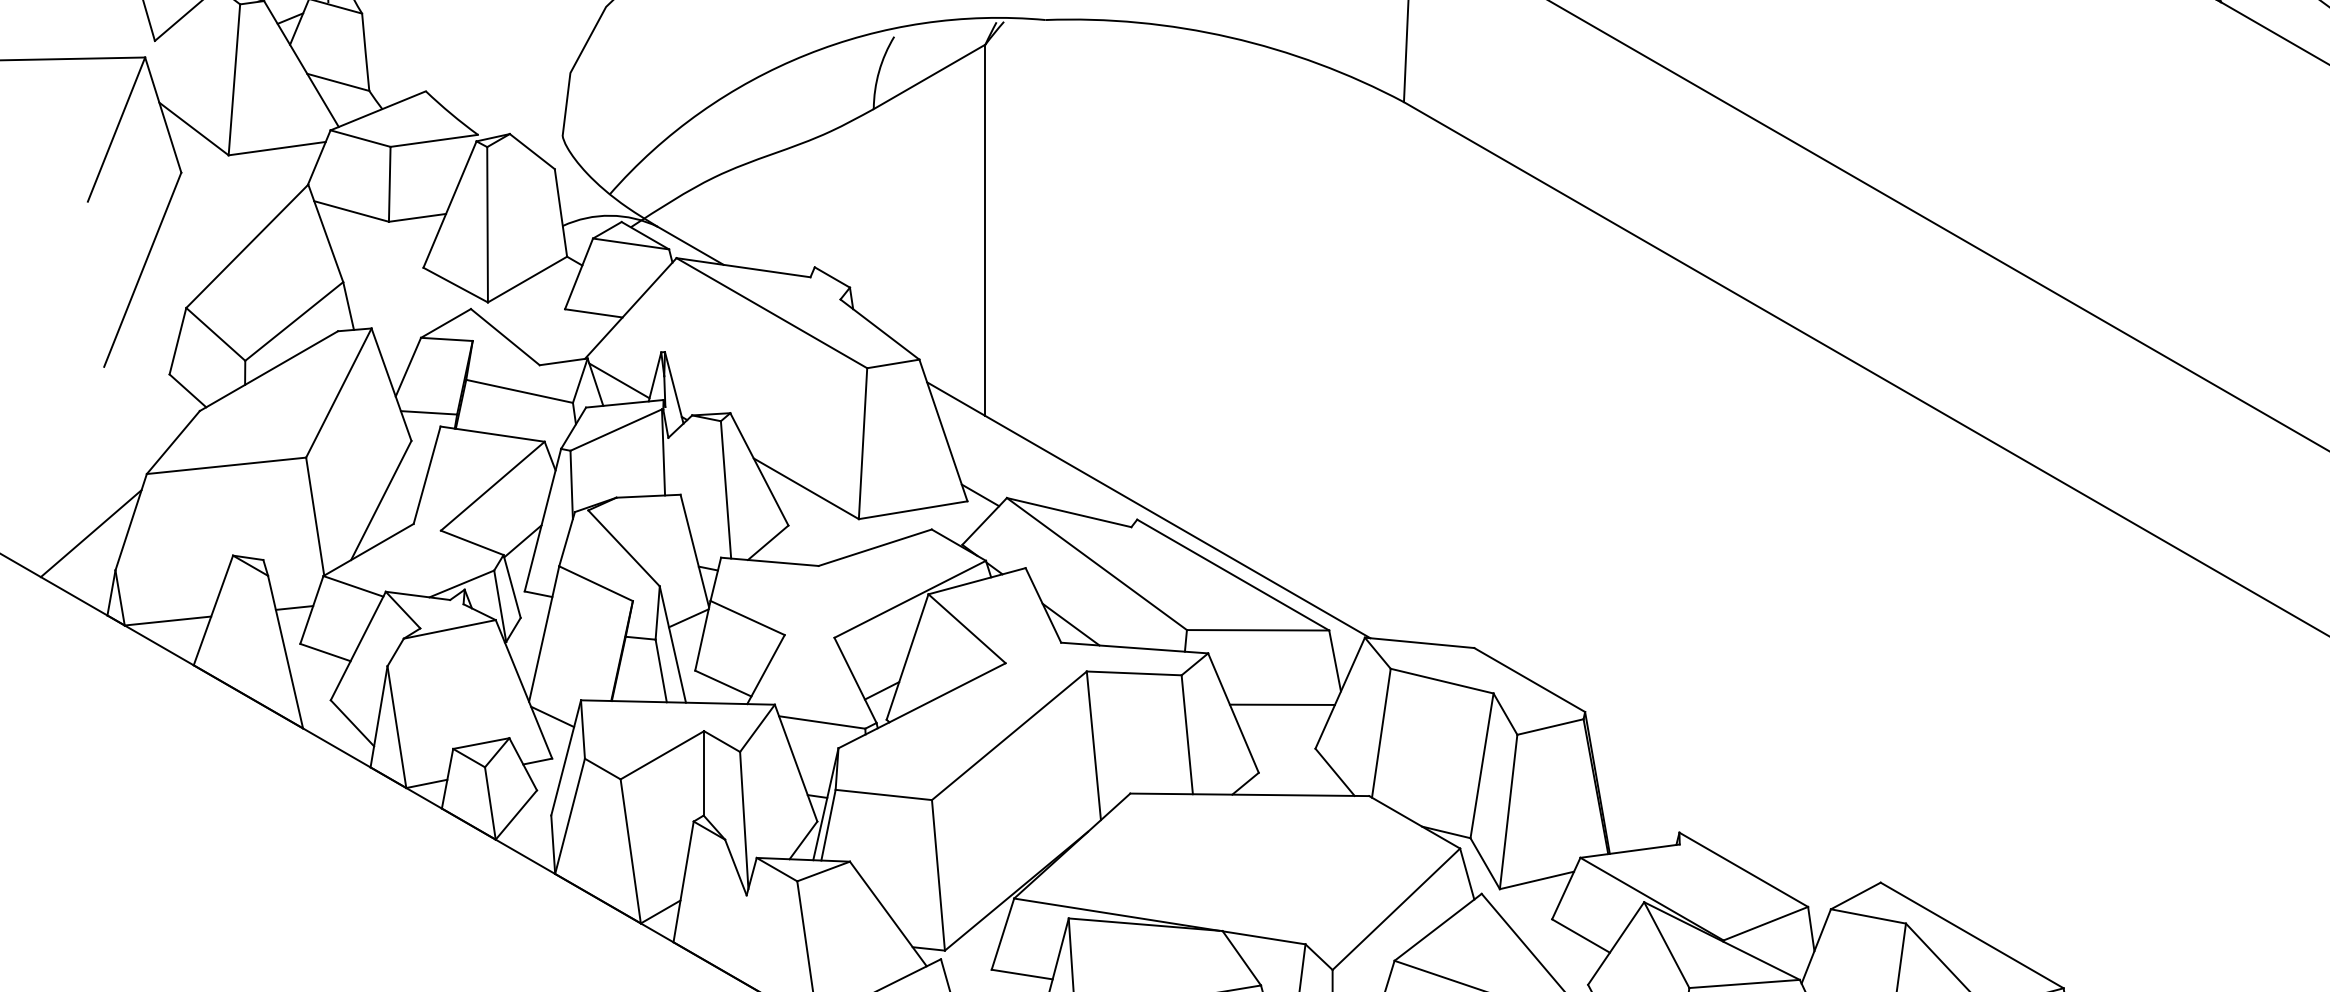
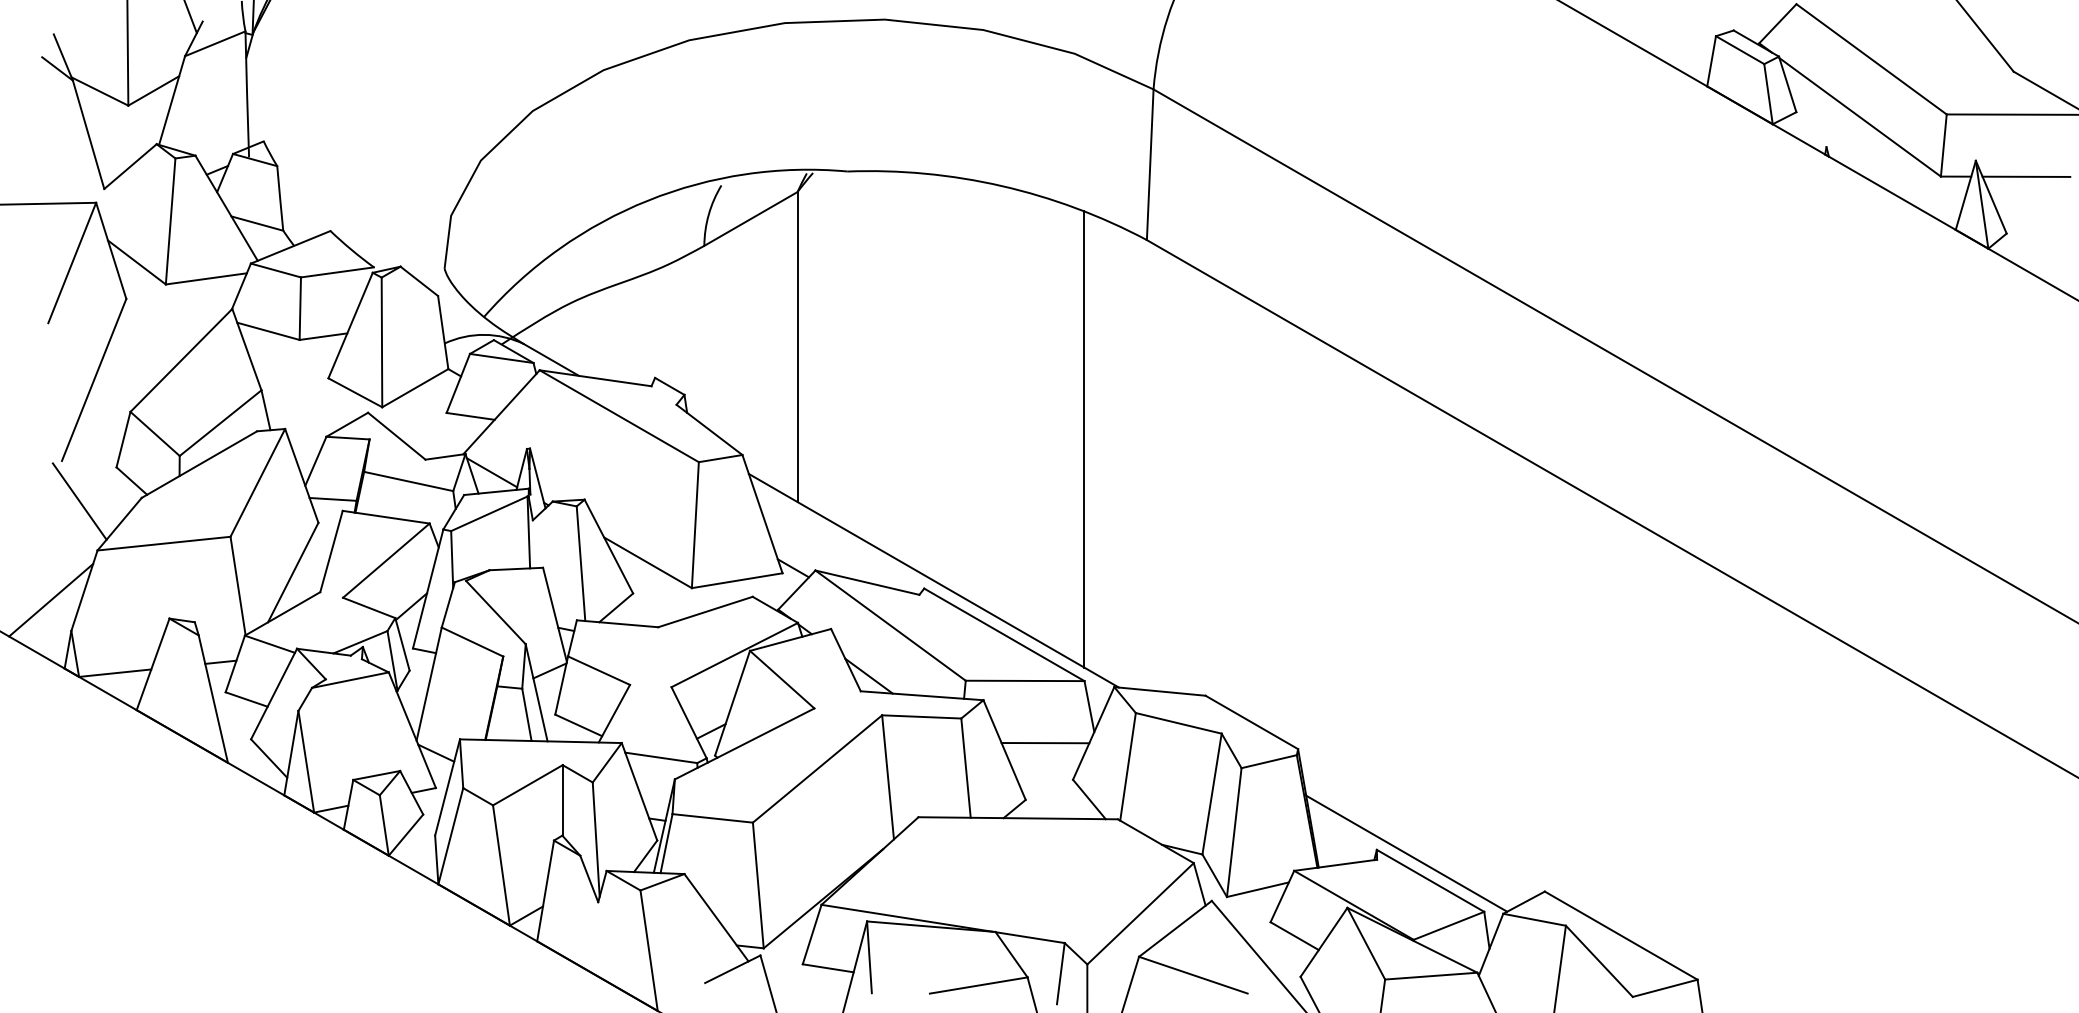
line: (1329, 339) -> (1084, 438), added
line: (125, 415) -> (79, 501), added
line: (1714, 837) -> (1406, 853), added

